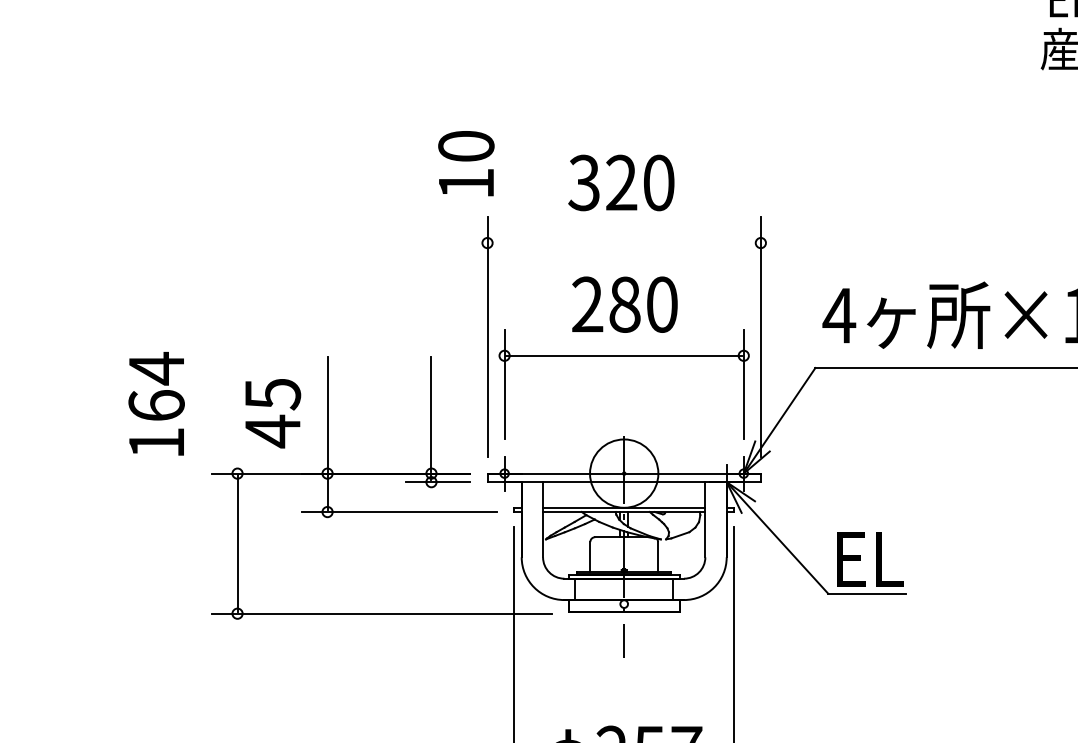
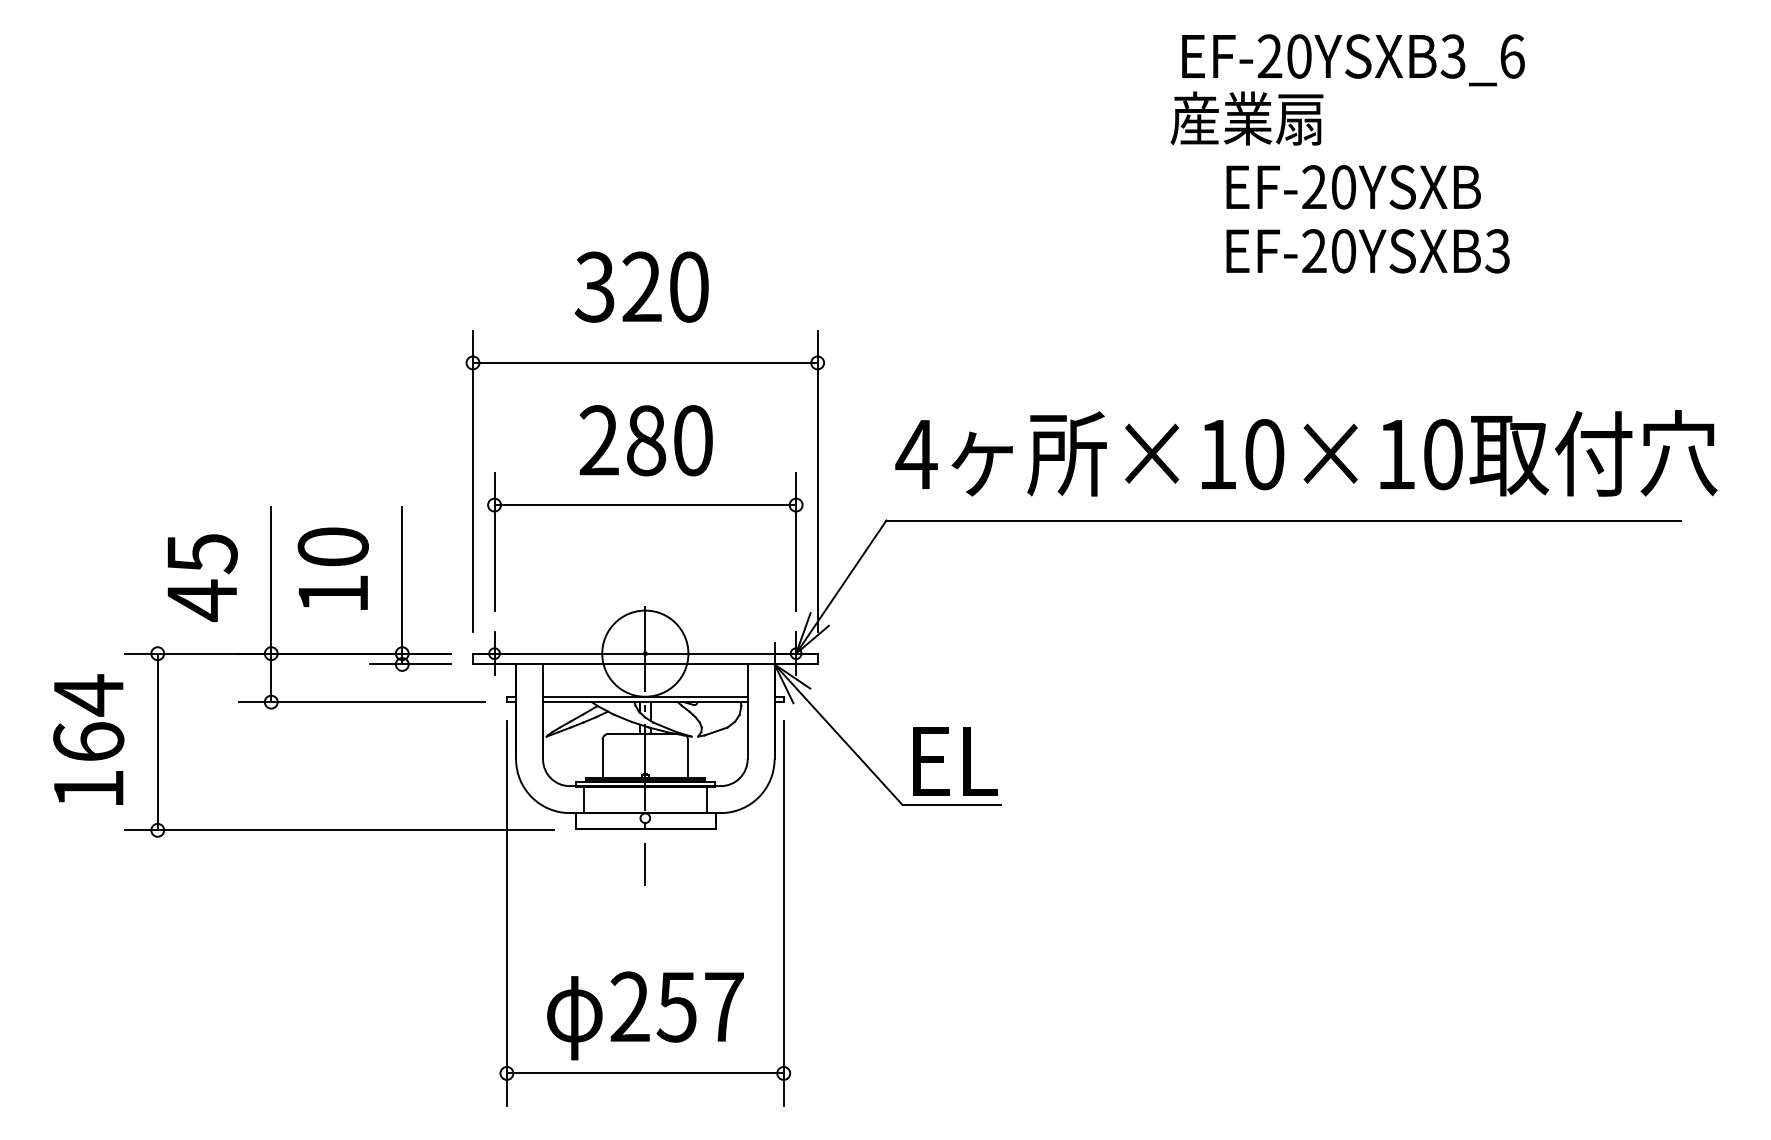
text: (465, 163) -> (332, 568), moved
line: (624, 242) -> (645, 362), added
text: (156, 403) -> (88, 739), moved

